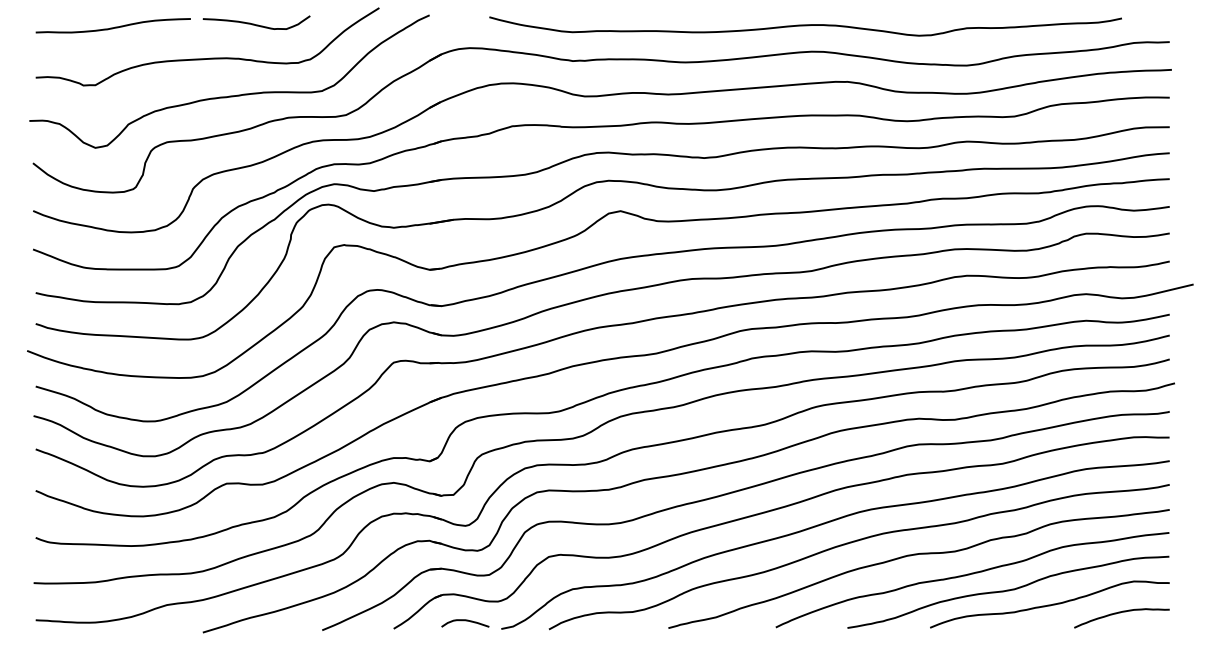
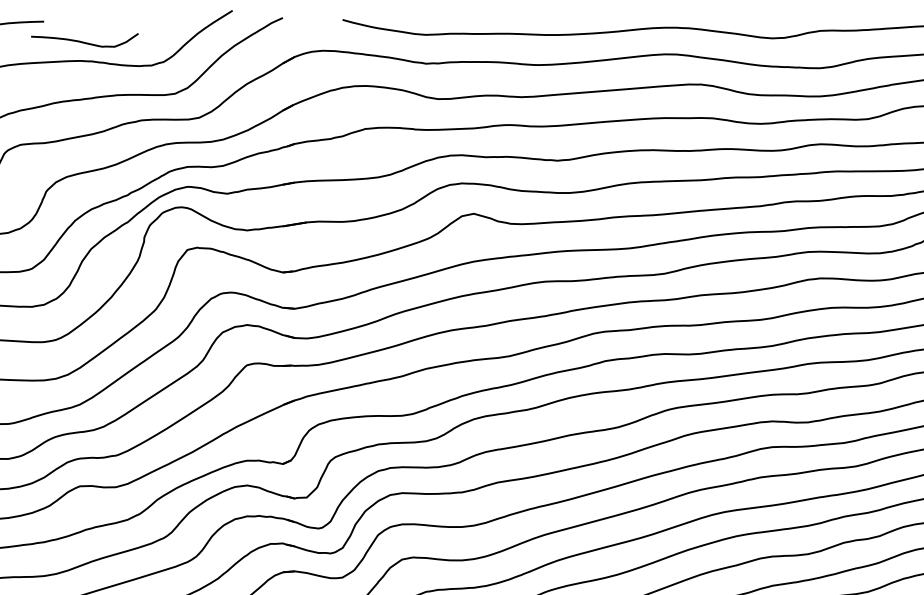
curve: (256, 24) -> (84, 42), moved

